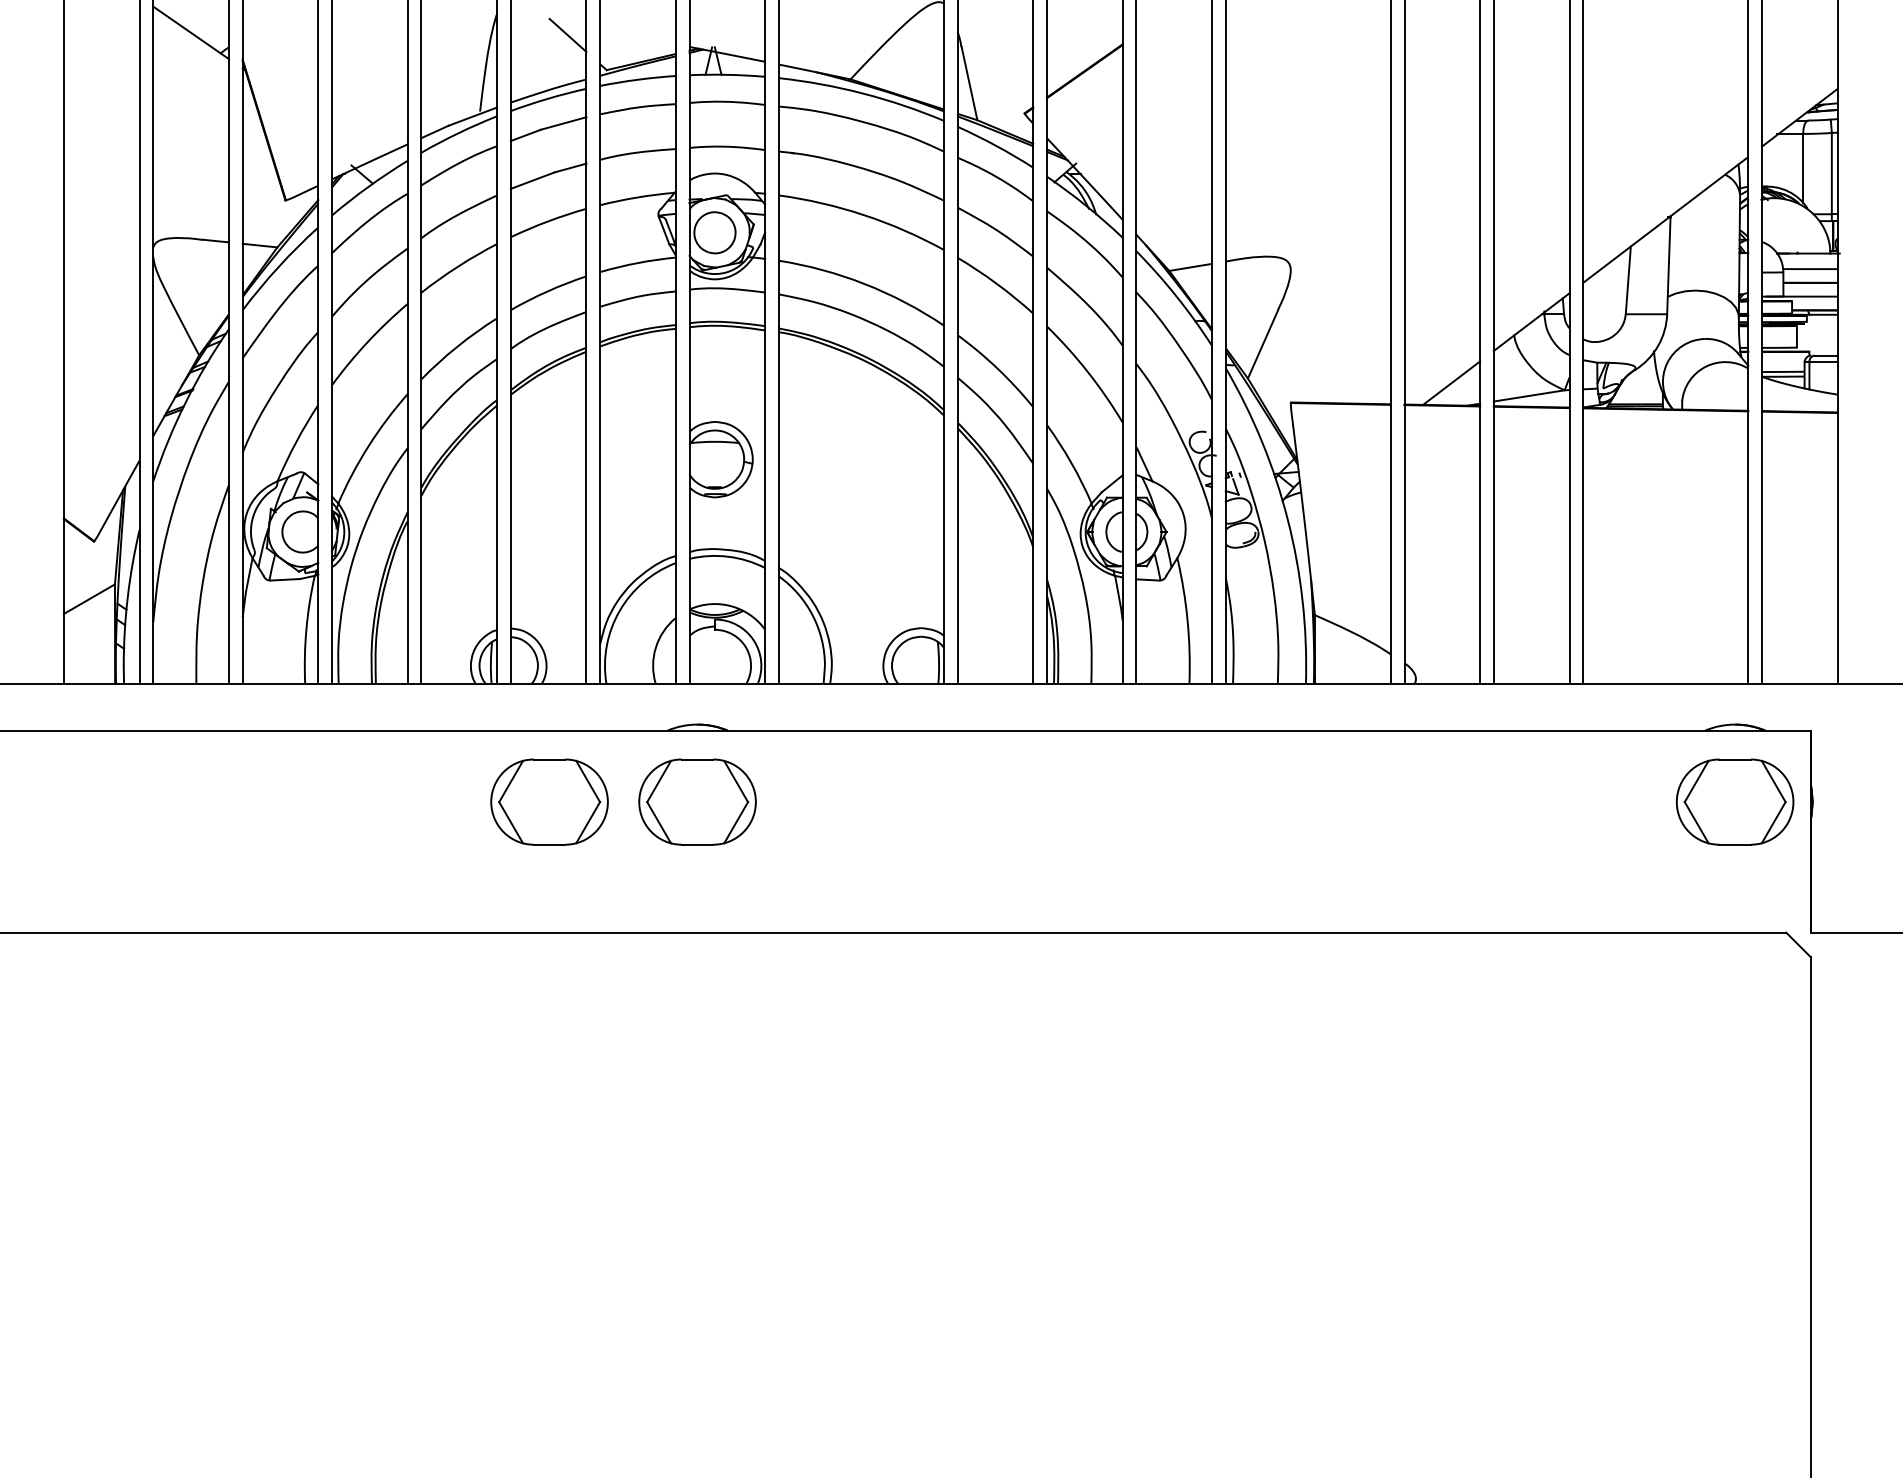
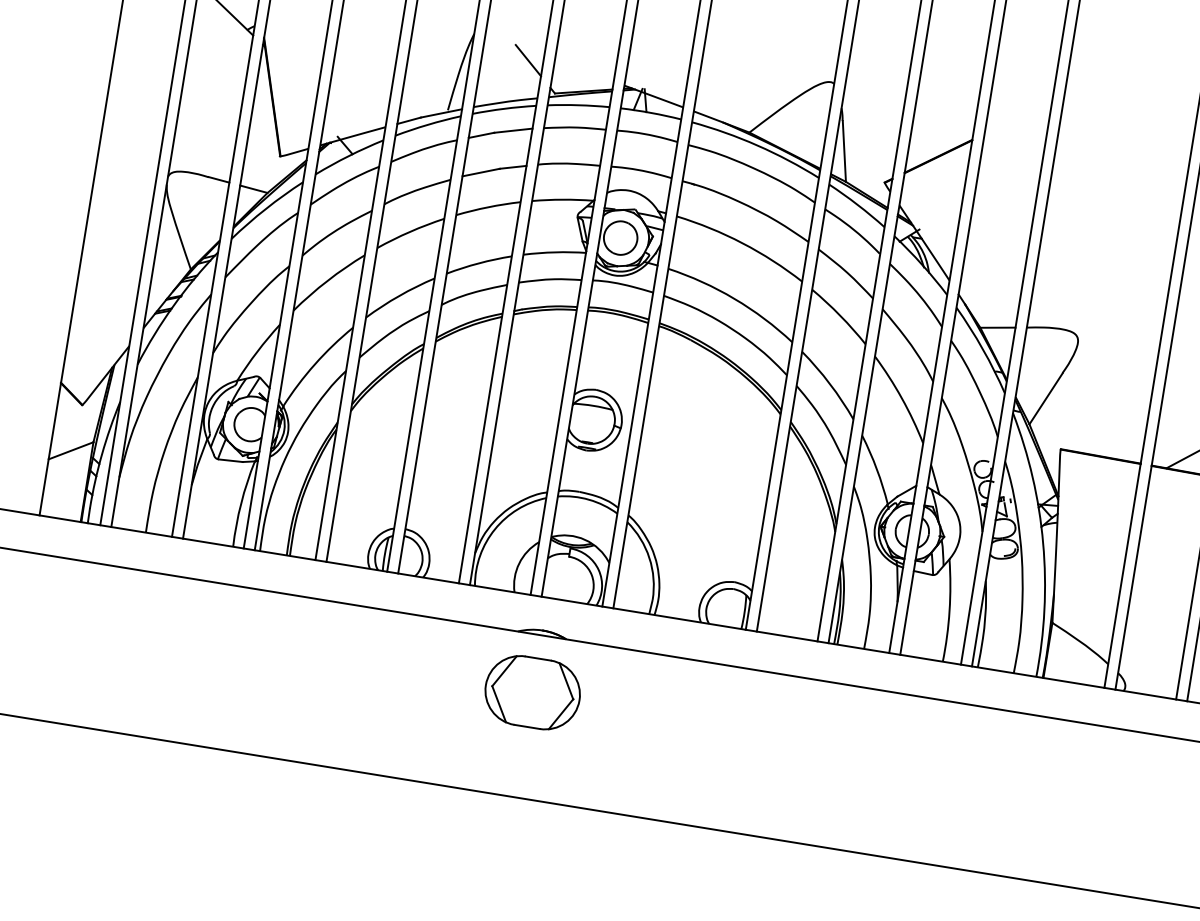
part: (549, 801) -> (413, 673), removed

